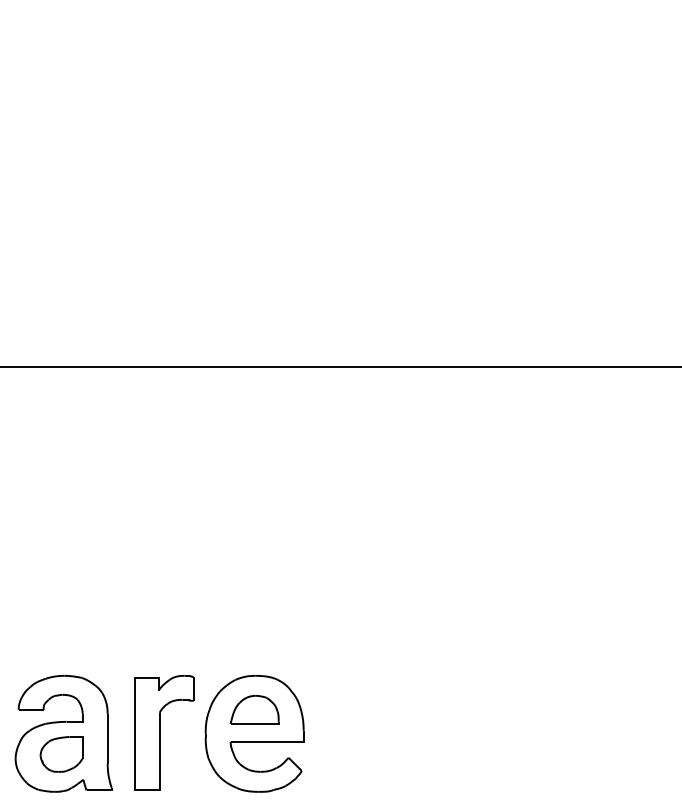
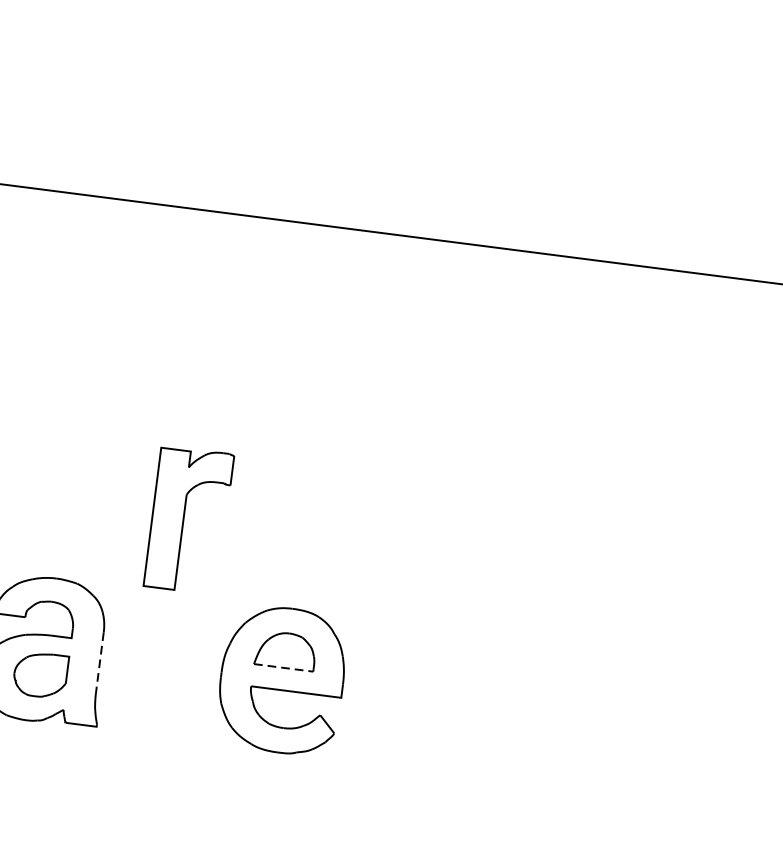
line: (257, 723) -> (287, 667), solid -> dashed
part: (164, 732) -> (189, 519), moved
line: (107, 738) -> (99, 662), solid -> dashed

